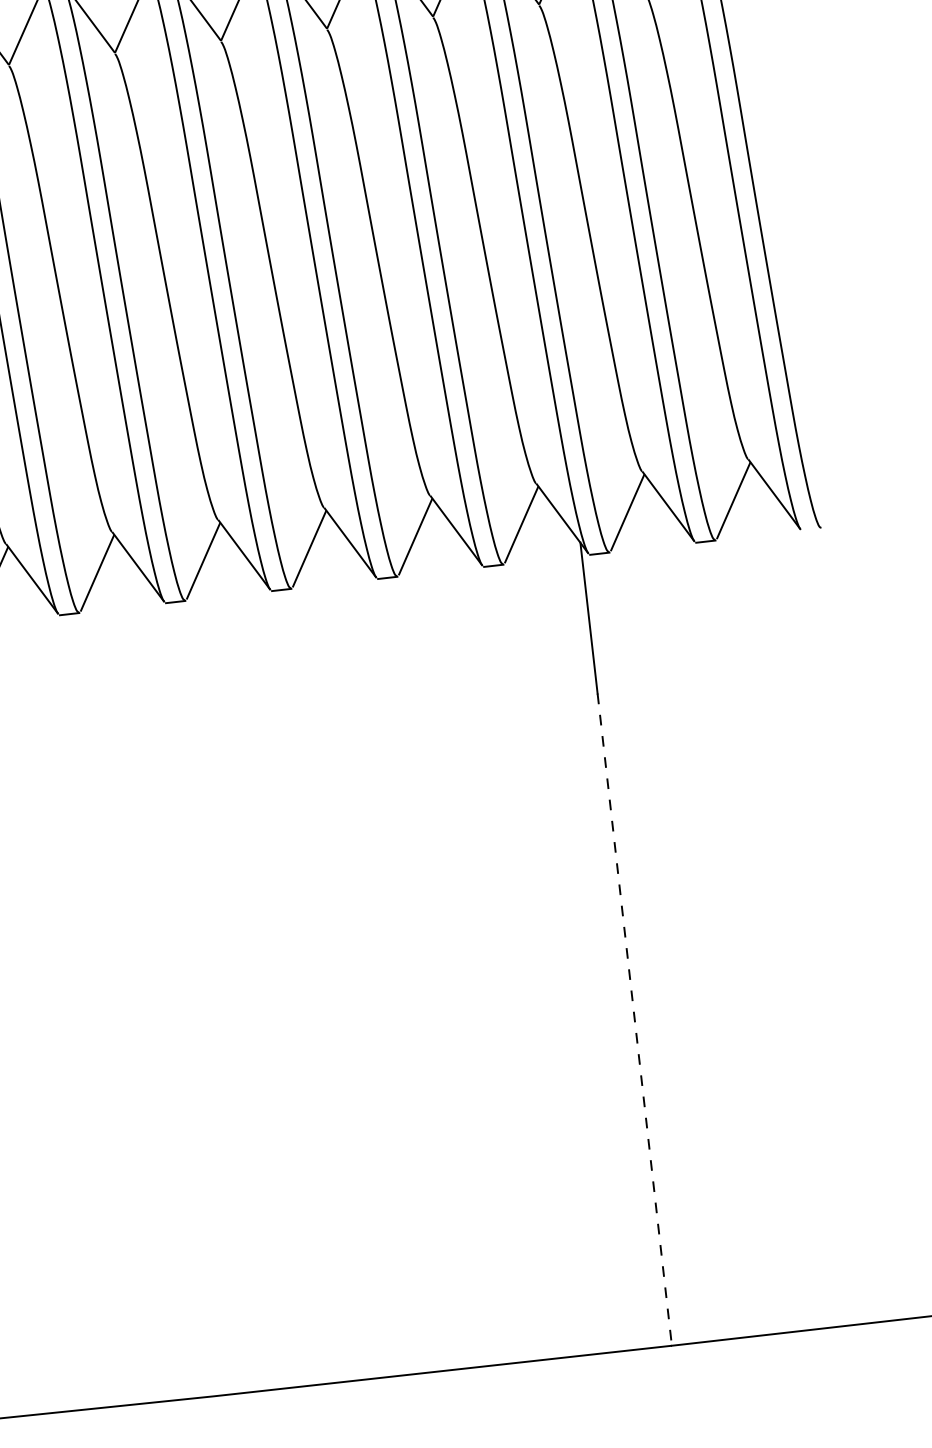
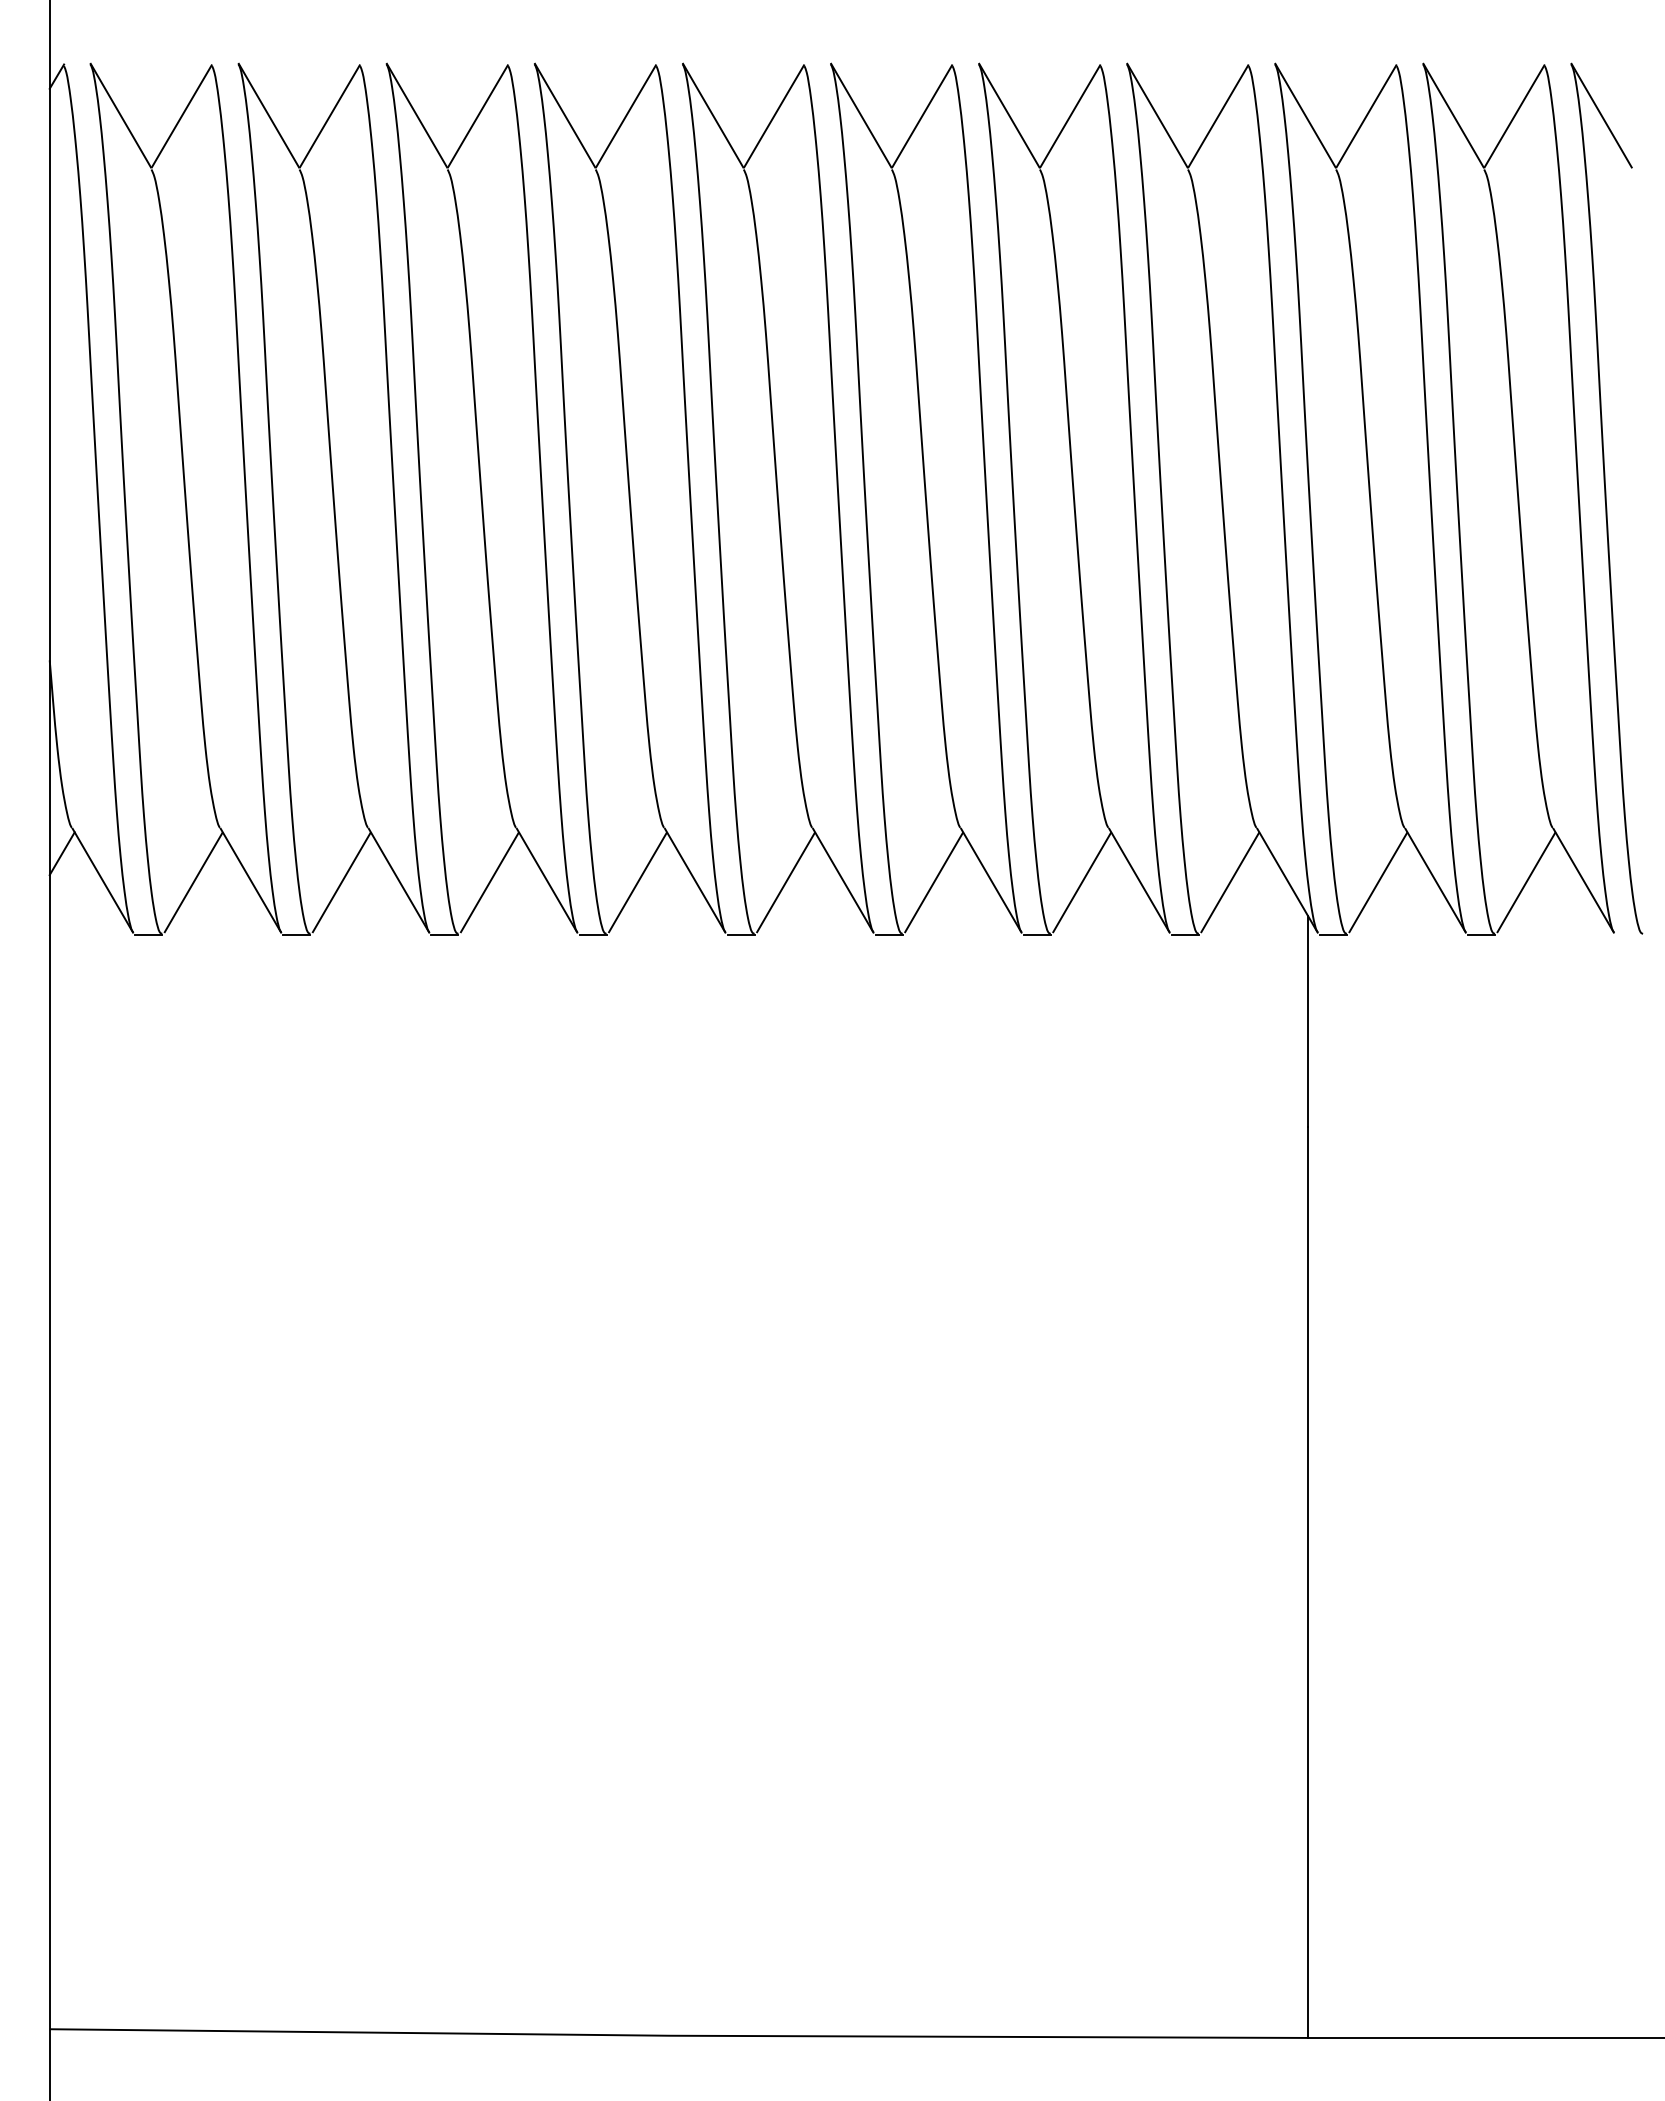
line: (634, 1020) -> (1308, 1583), dashed -> solid

